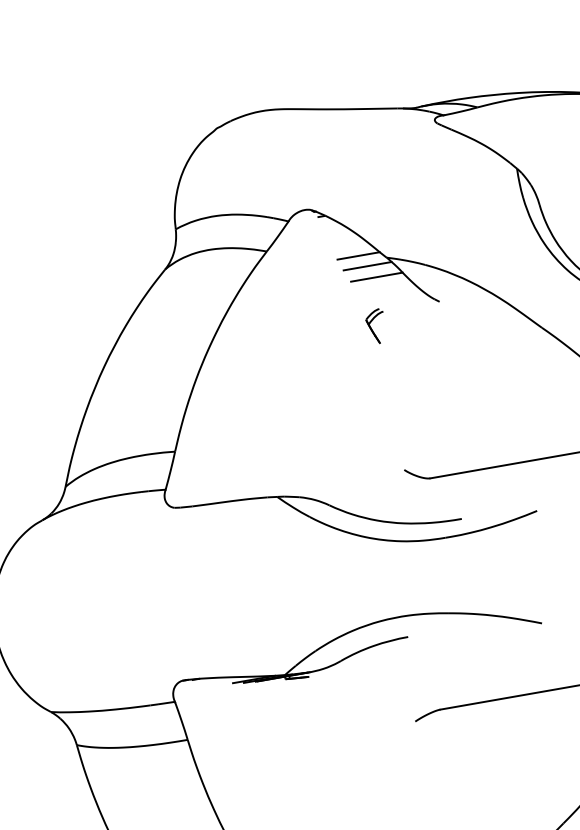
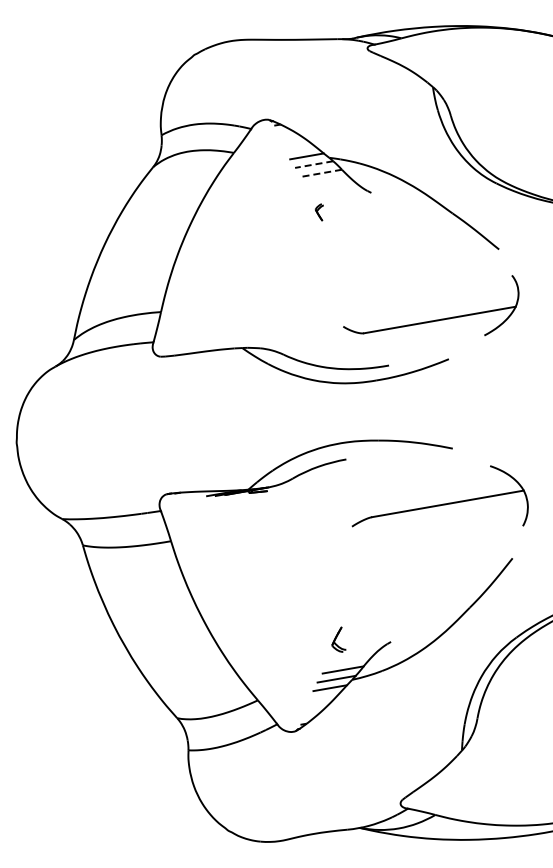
line: (366, 266) -> (313, 164), solid -> dashed
line: (376, 277) -> (321, 173), solid -> dashed
part: (374, 326) -> (319, 212), size x0.6

